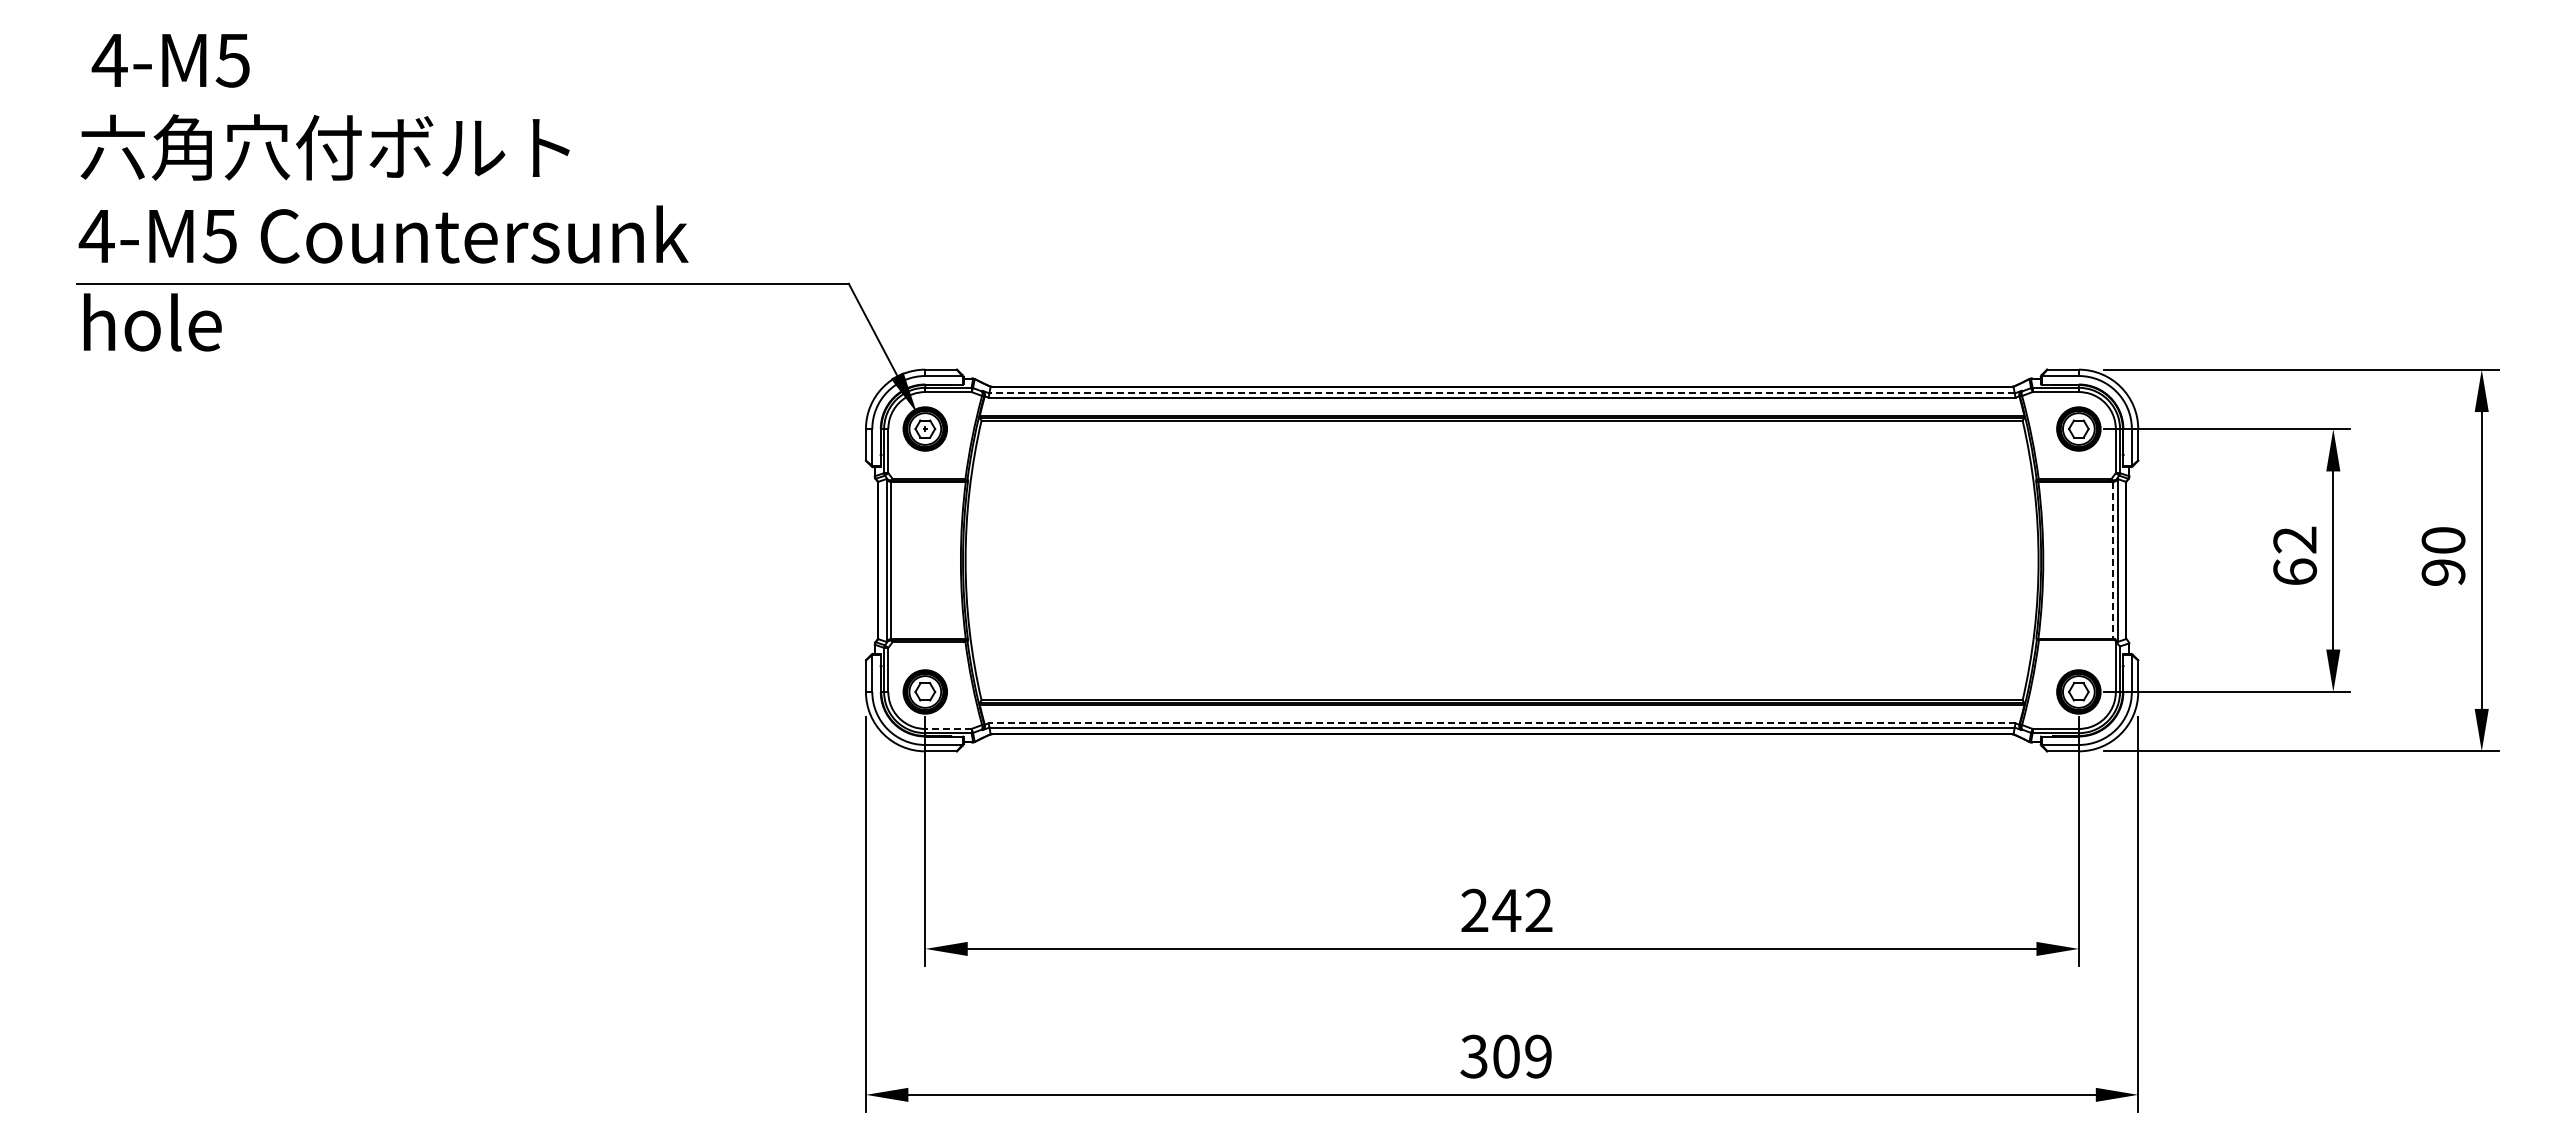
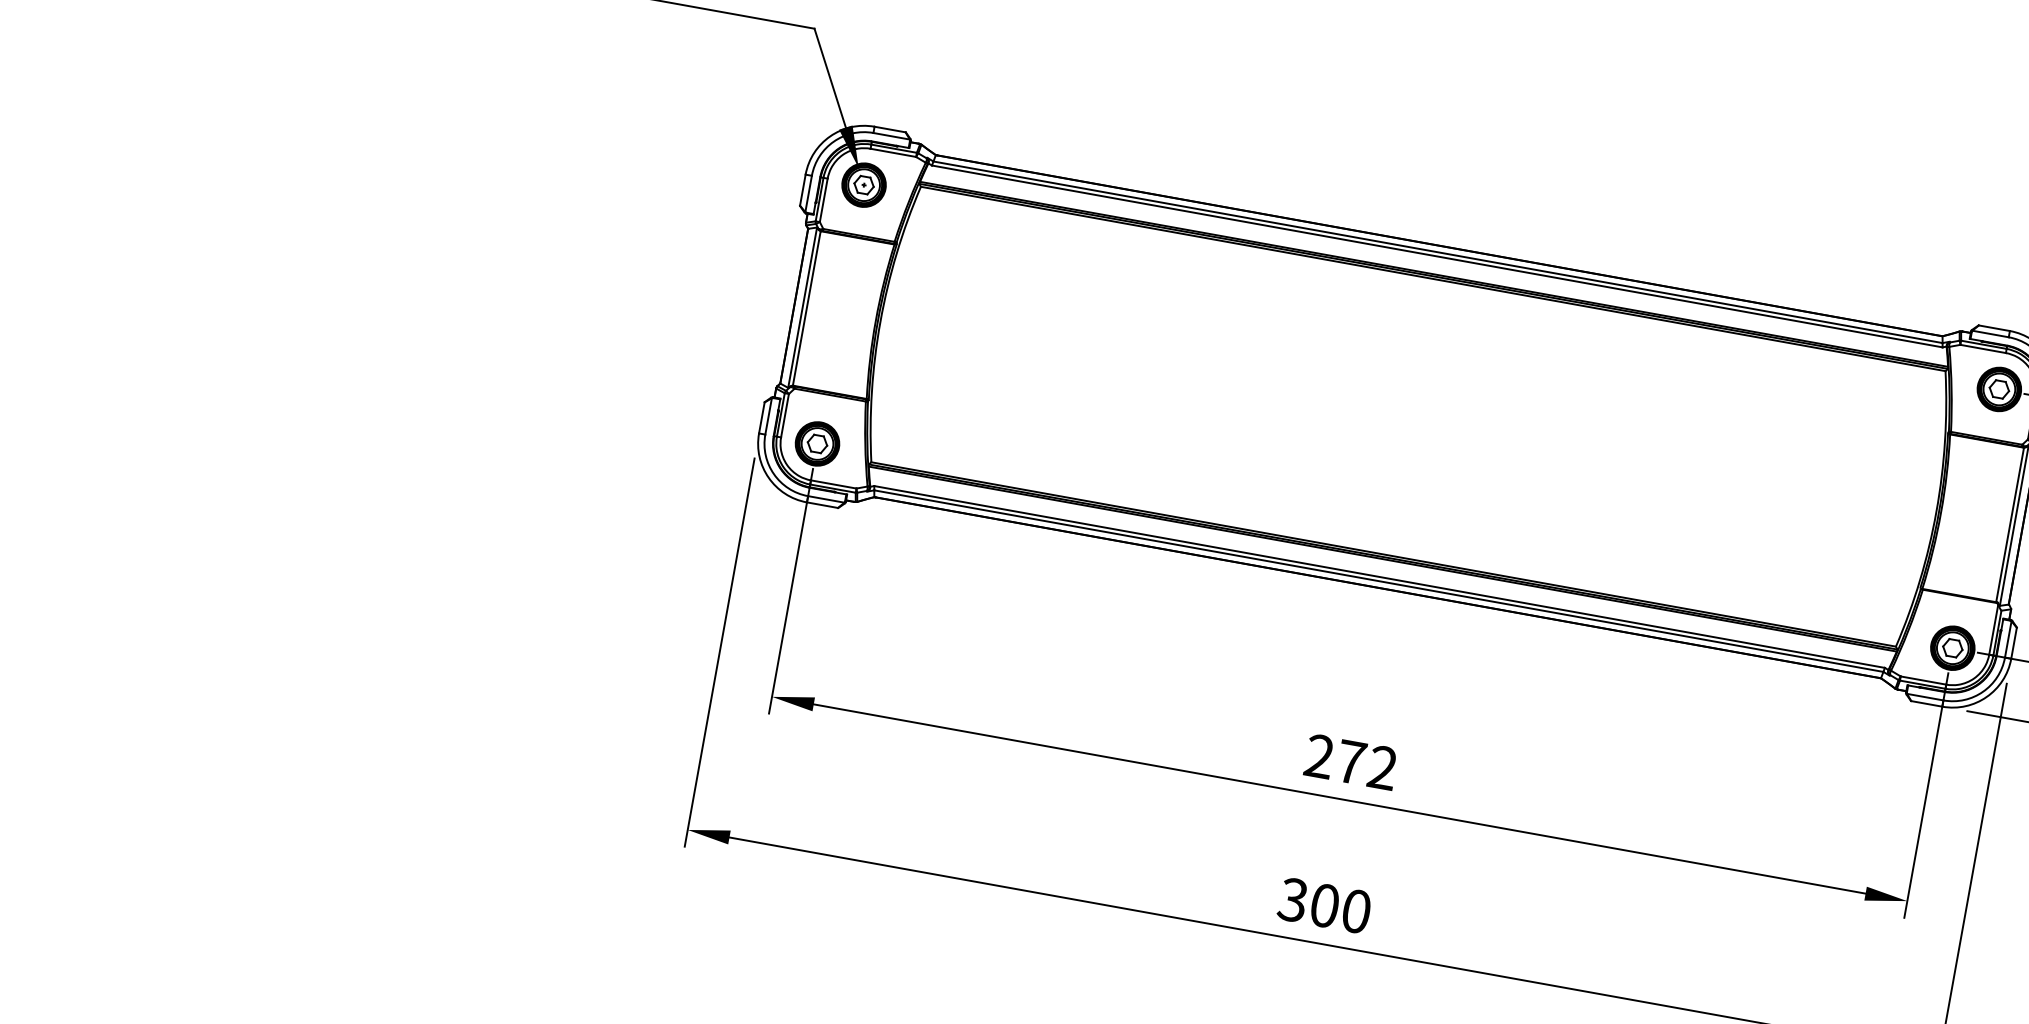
line: (1502, 393) -> (1438, 252), dashed -> solid
line: (2113, 560) -> (2010, 524), dashed -> solid
line: (1501, 723) -> (1379, 577), dashed -> solid
line: (947, 728) -> (832, 483), dashed -> solid
text: (1506, 910) -> (1350, 761), 242 -> 272
text: (1538, 1056) -> (1356, 911), 309 -> 300

